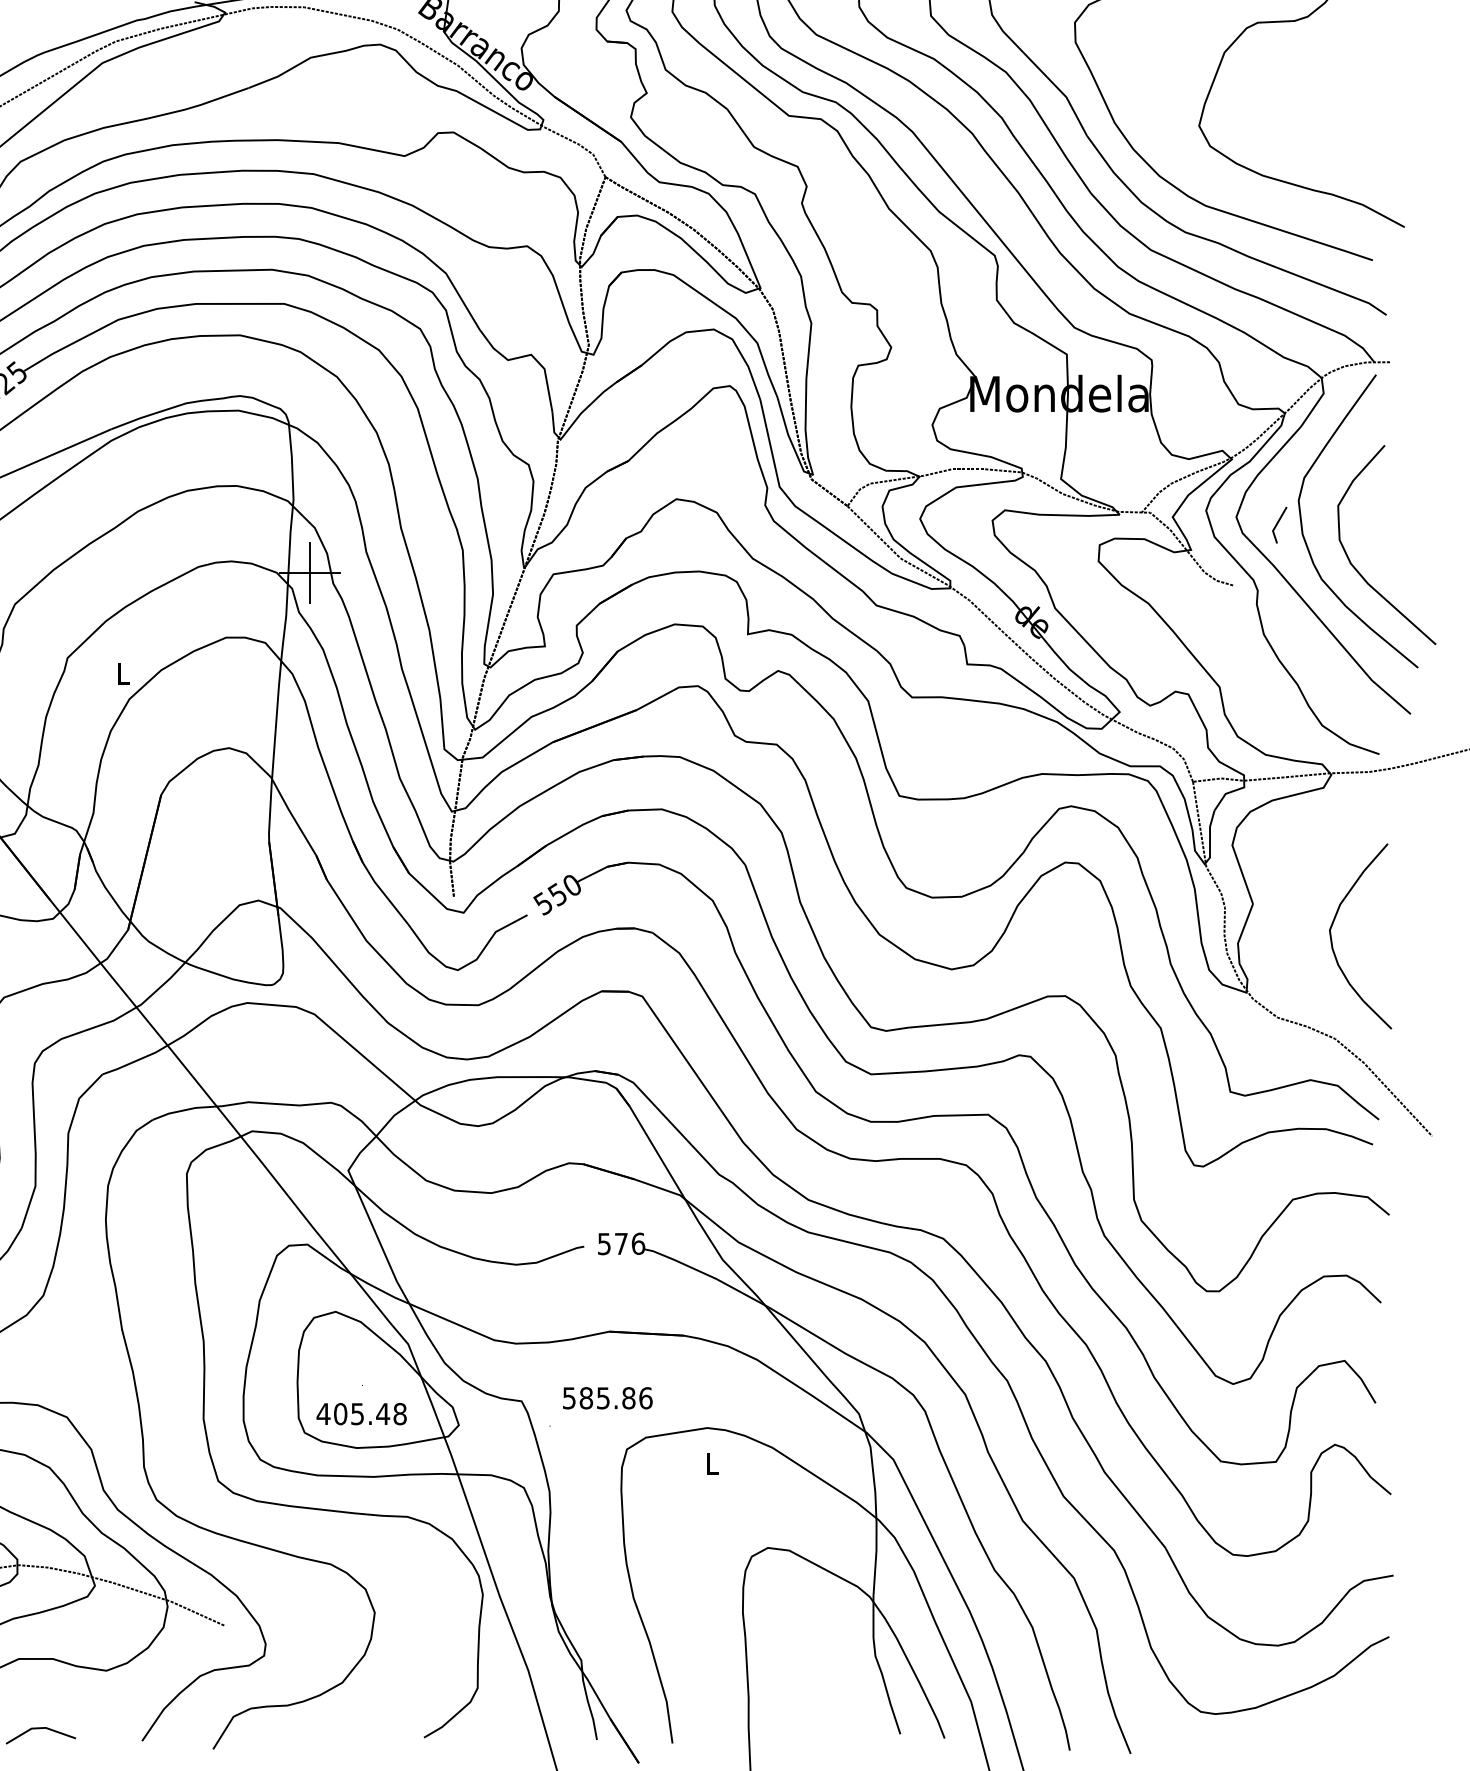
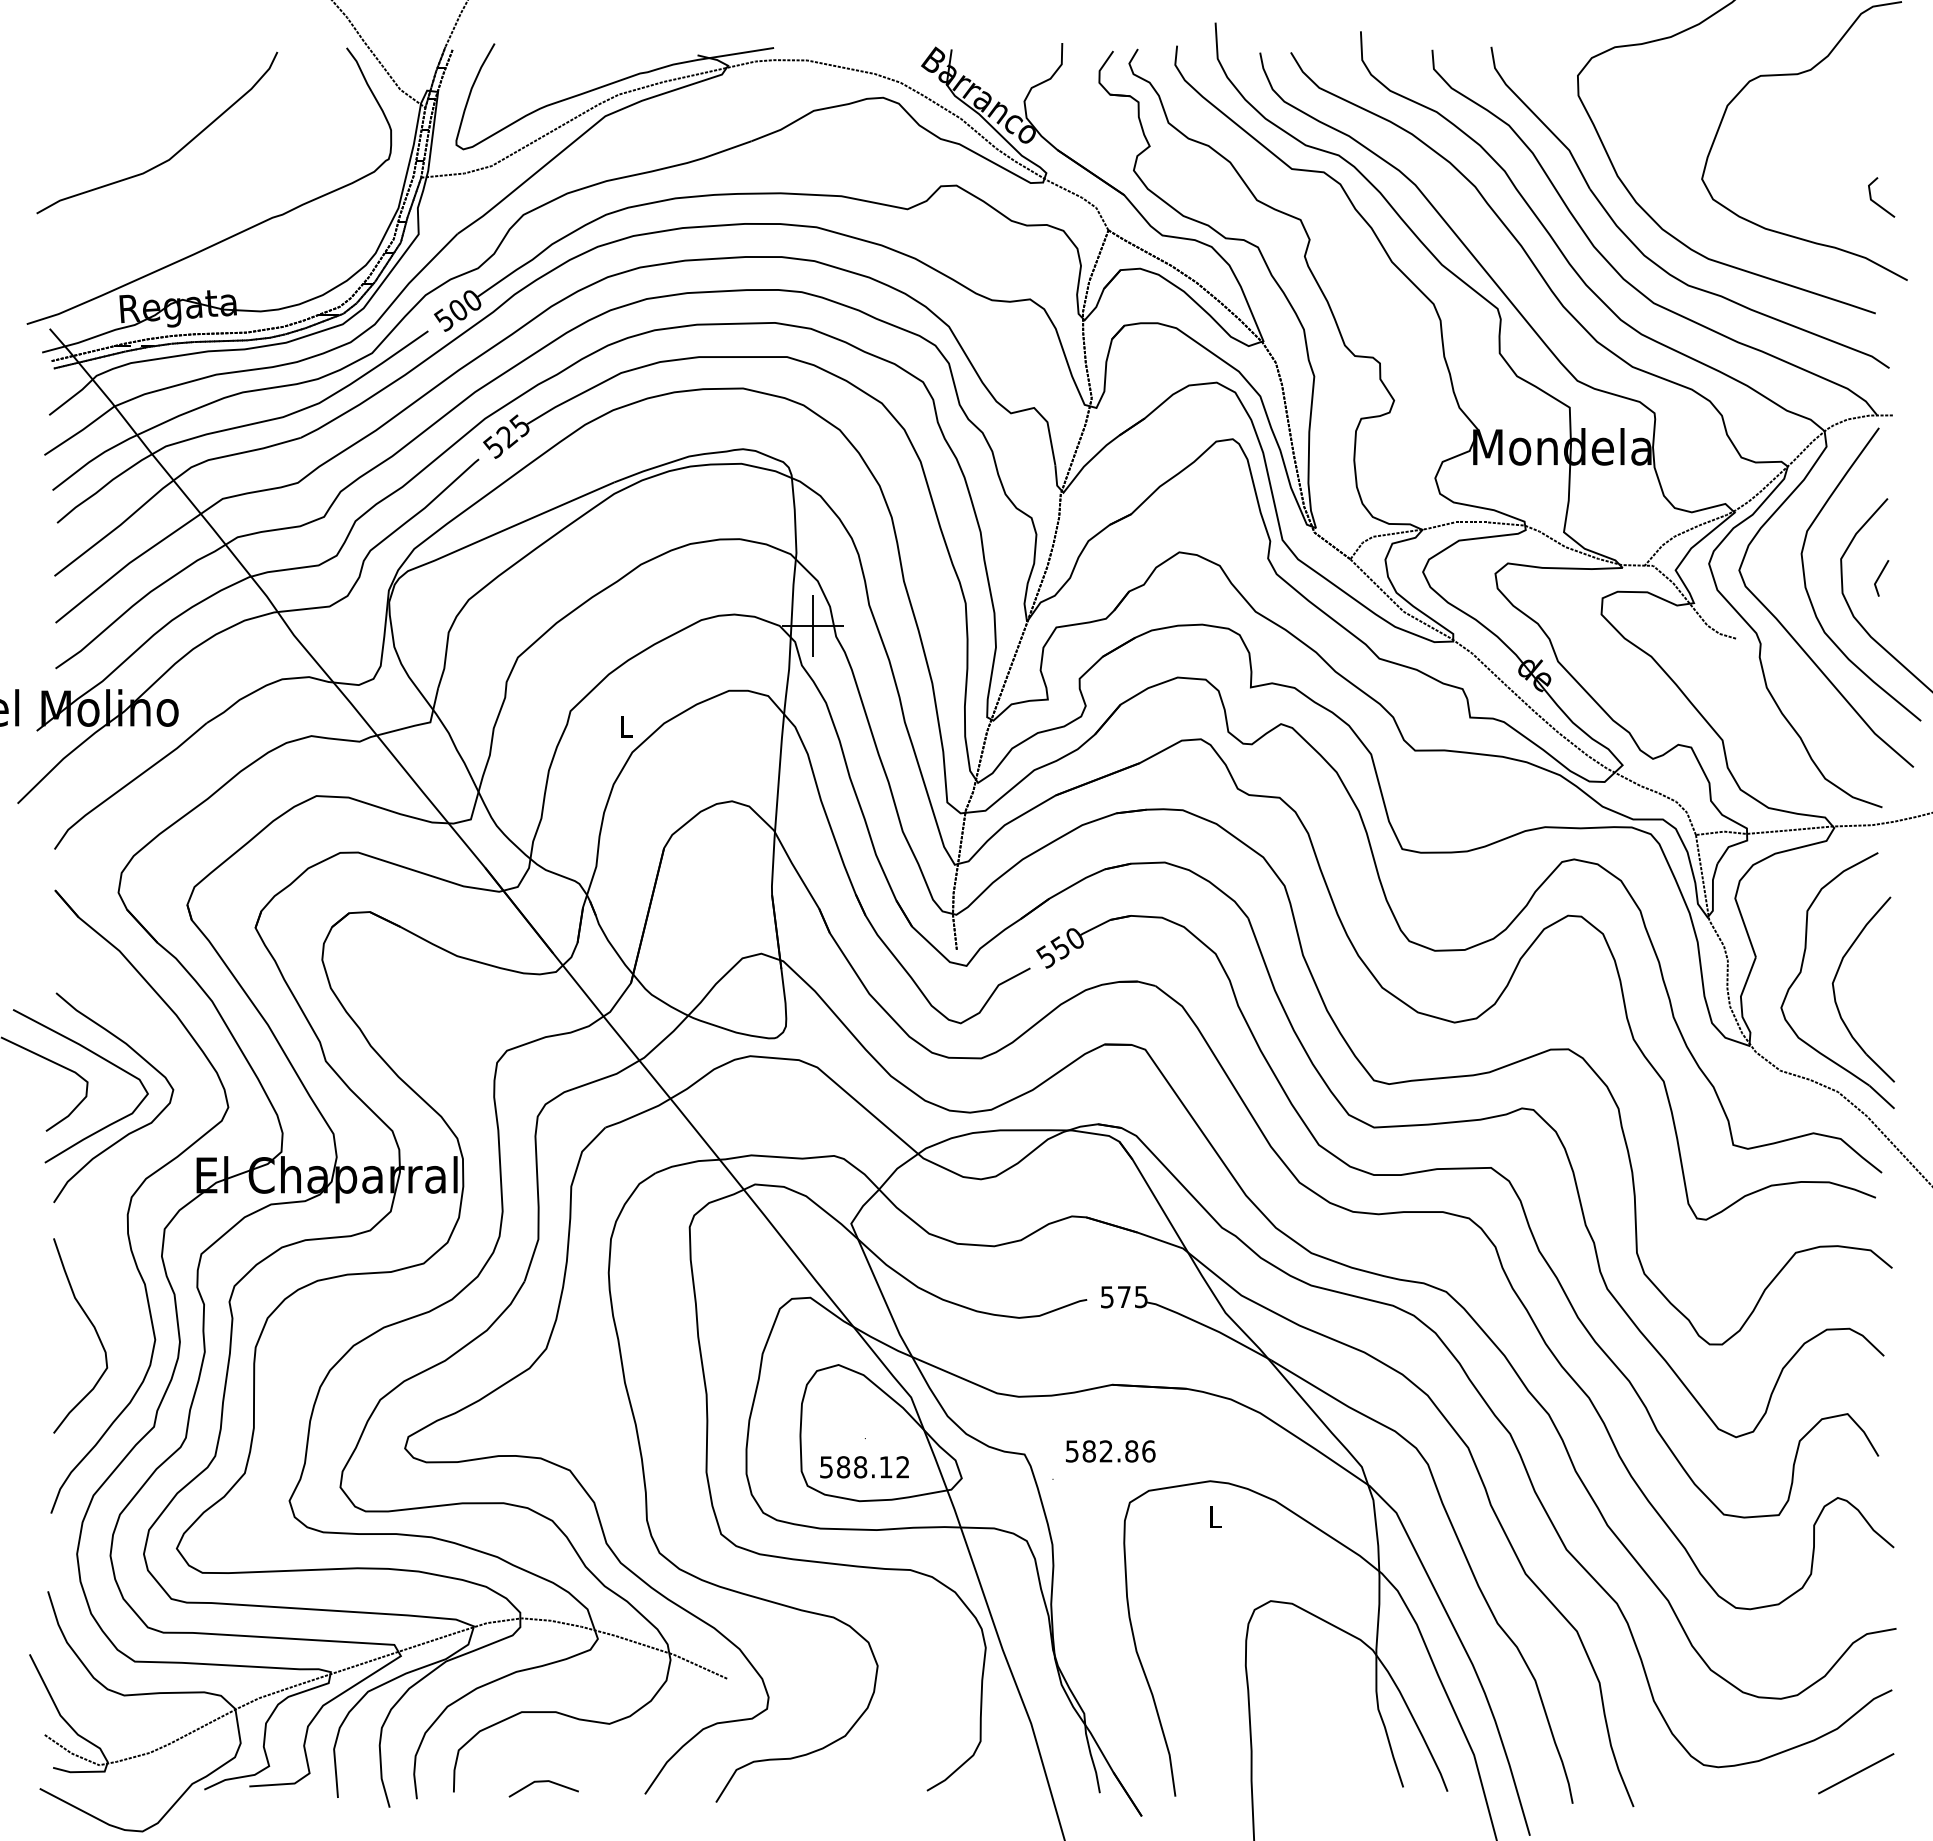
line: (1373, 149) -> (1876, 202), added
line: (1277, 525) -> (1879, 578), moved
part: (1298, 919) -> (1801, 972), added
text: (638, 1243) -> (1141, 1296), 576 -> 575
text: (602, 1398) -> (1105, 1451), 585.86 -> 582.86
text: (361, 1414) -> (864, 1467), 405.48 -> 588.12
line: (1353, 1720) -> (1856, 1773), added

